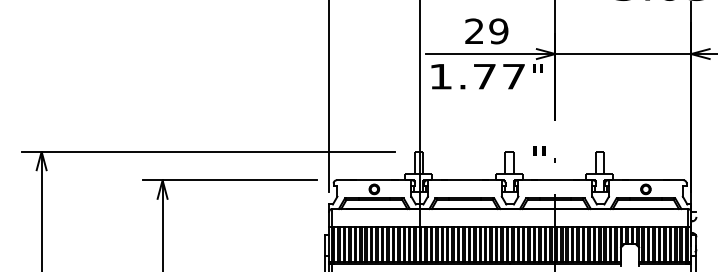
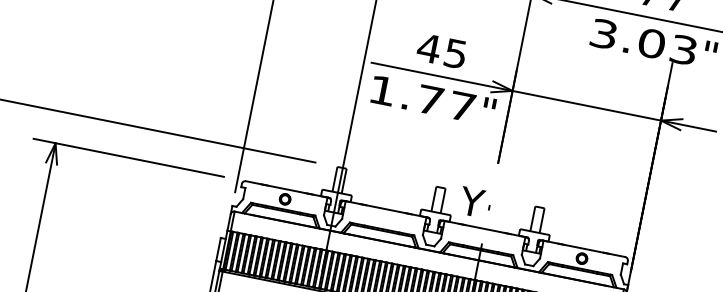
text: (486, 31) -> (442, 51), 29 -> 45
text: (538, 158) -> (471, 201), " -> Y

